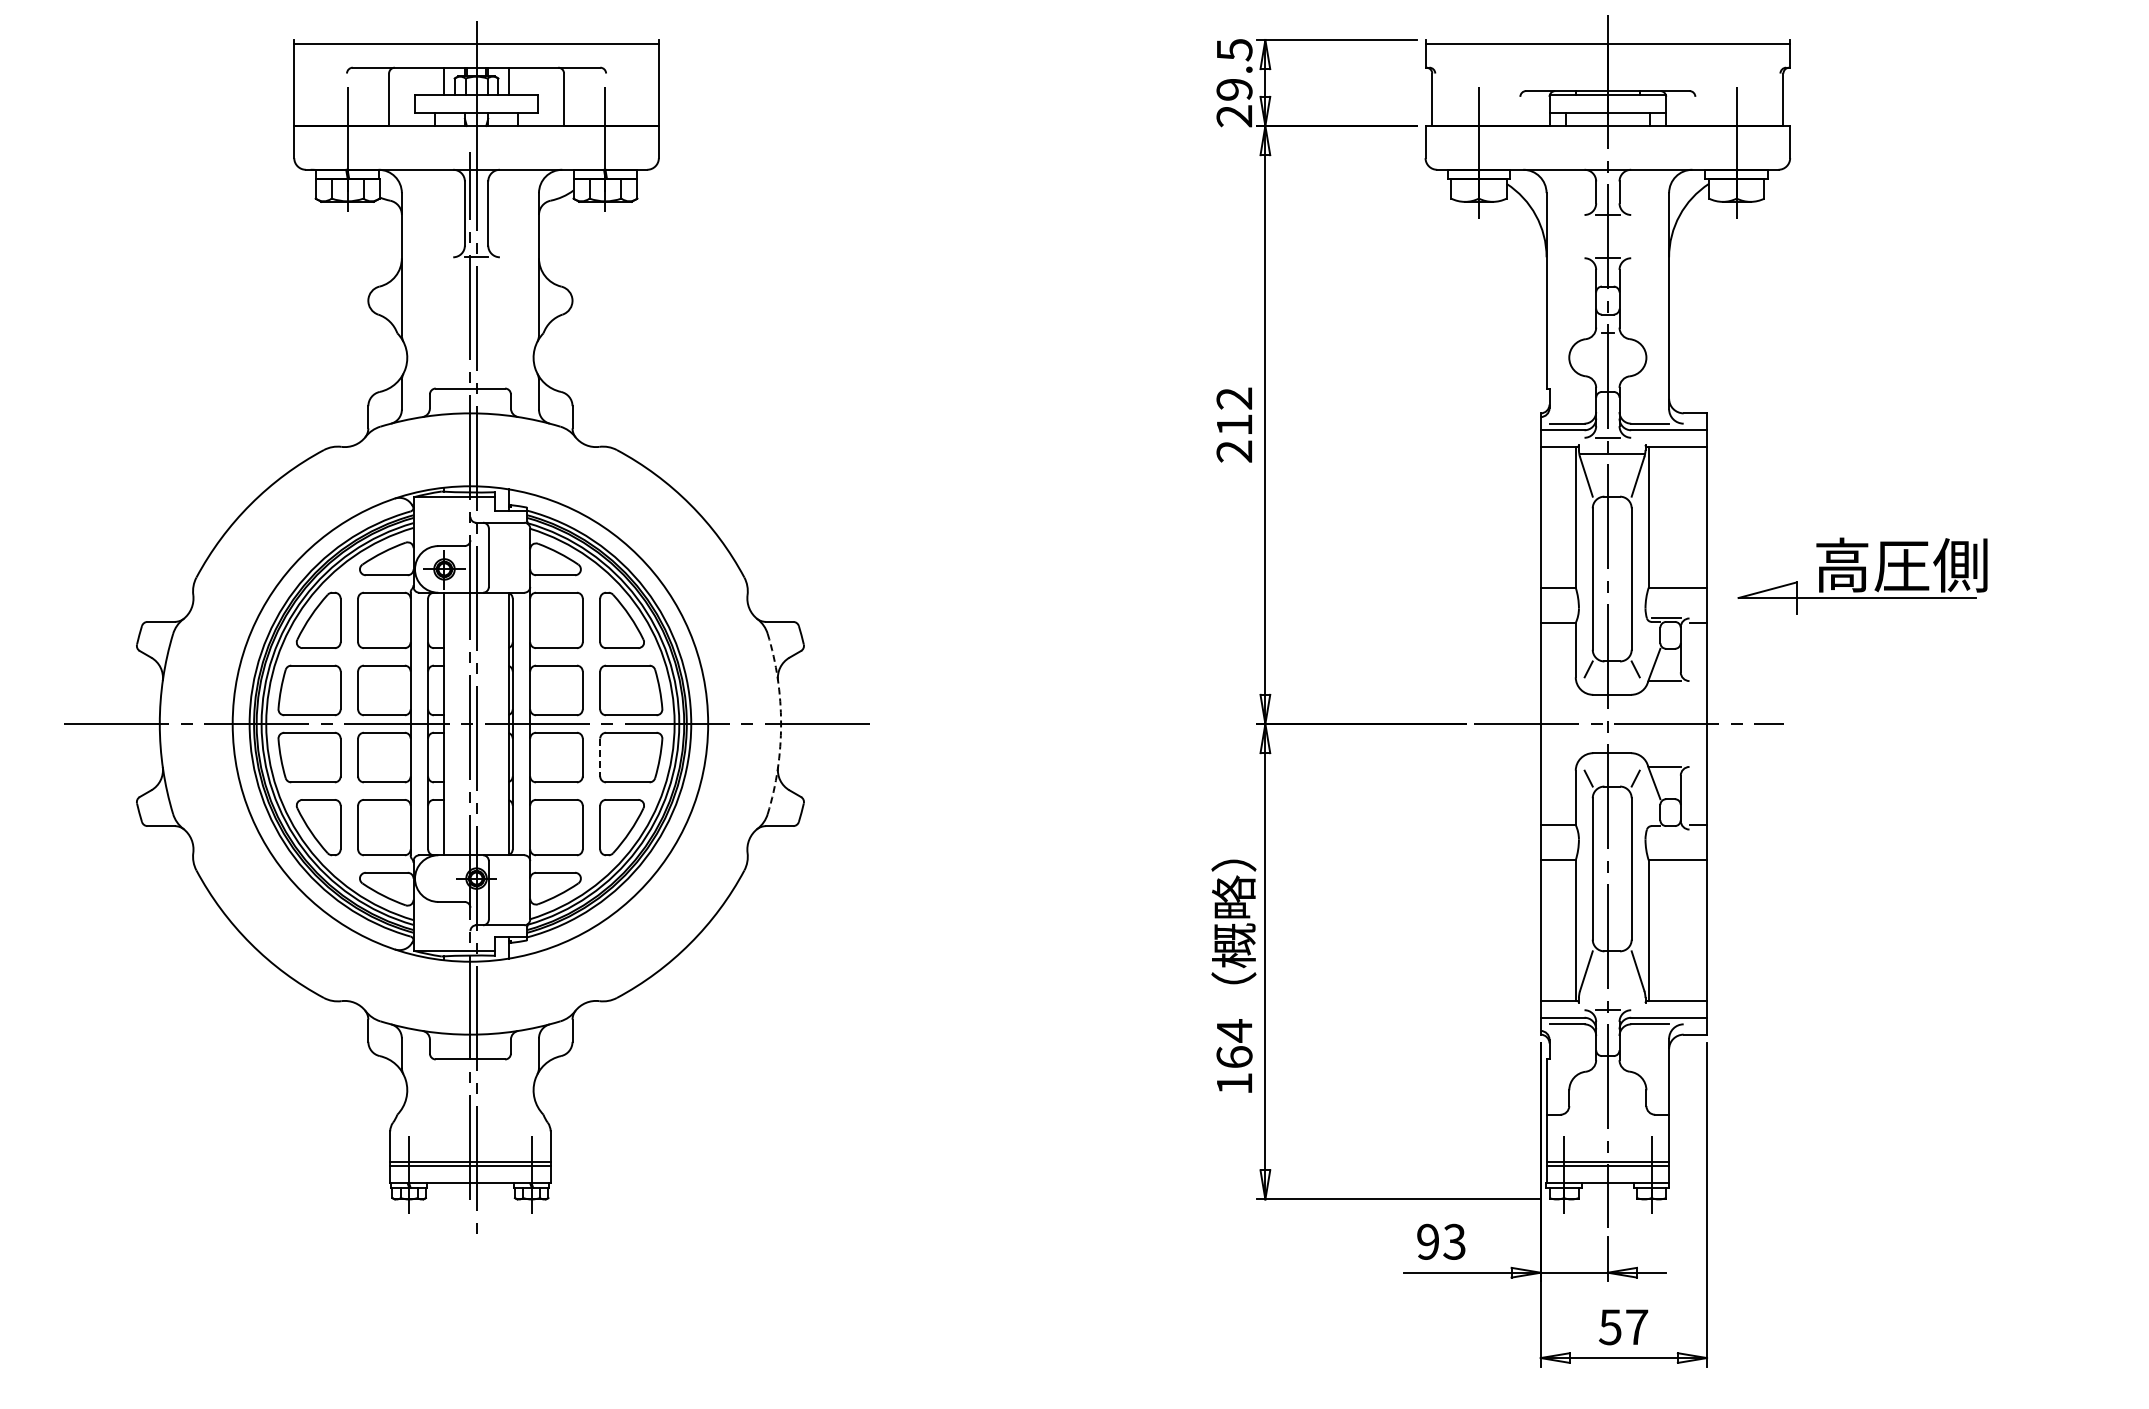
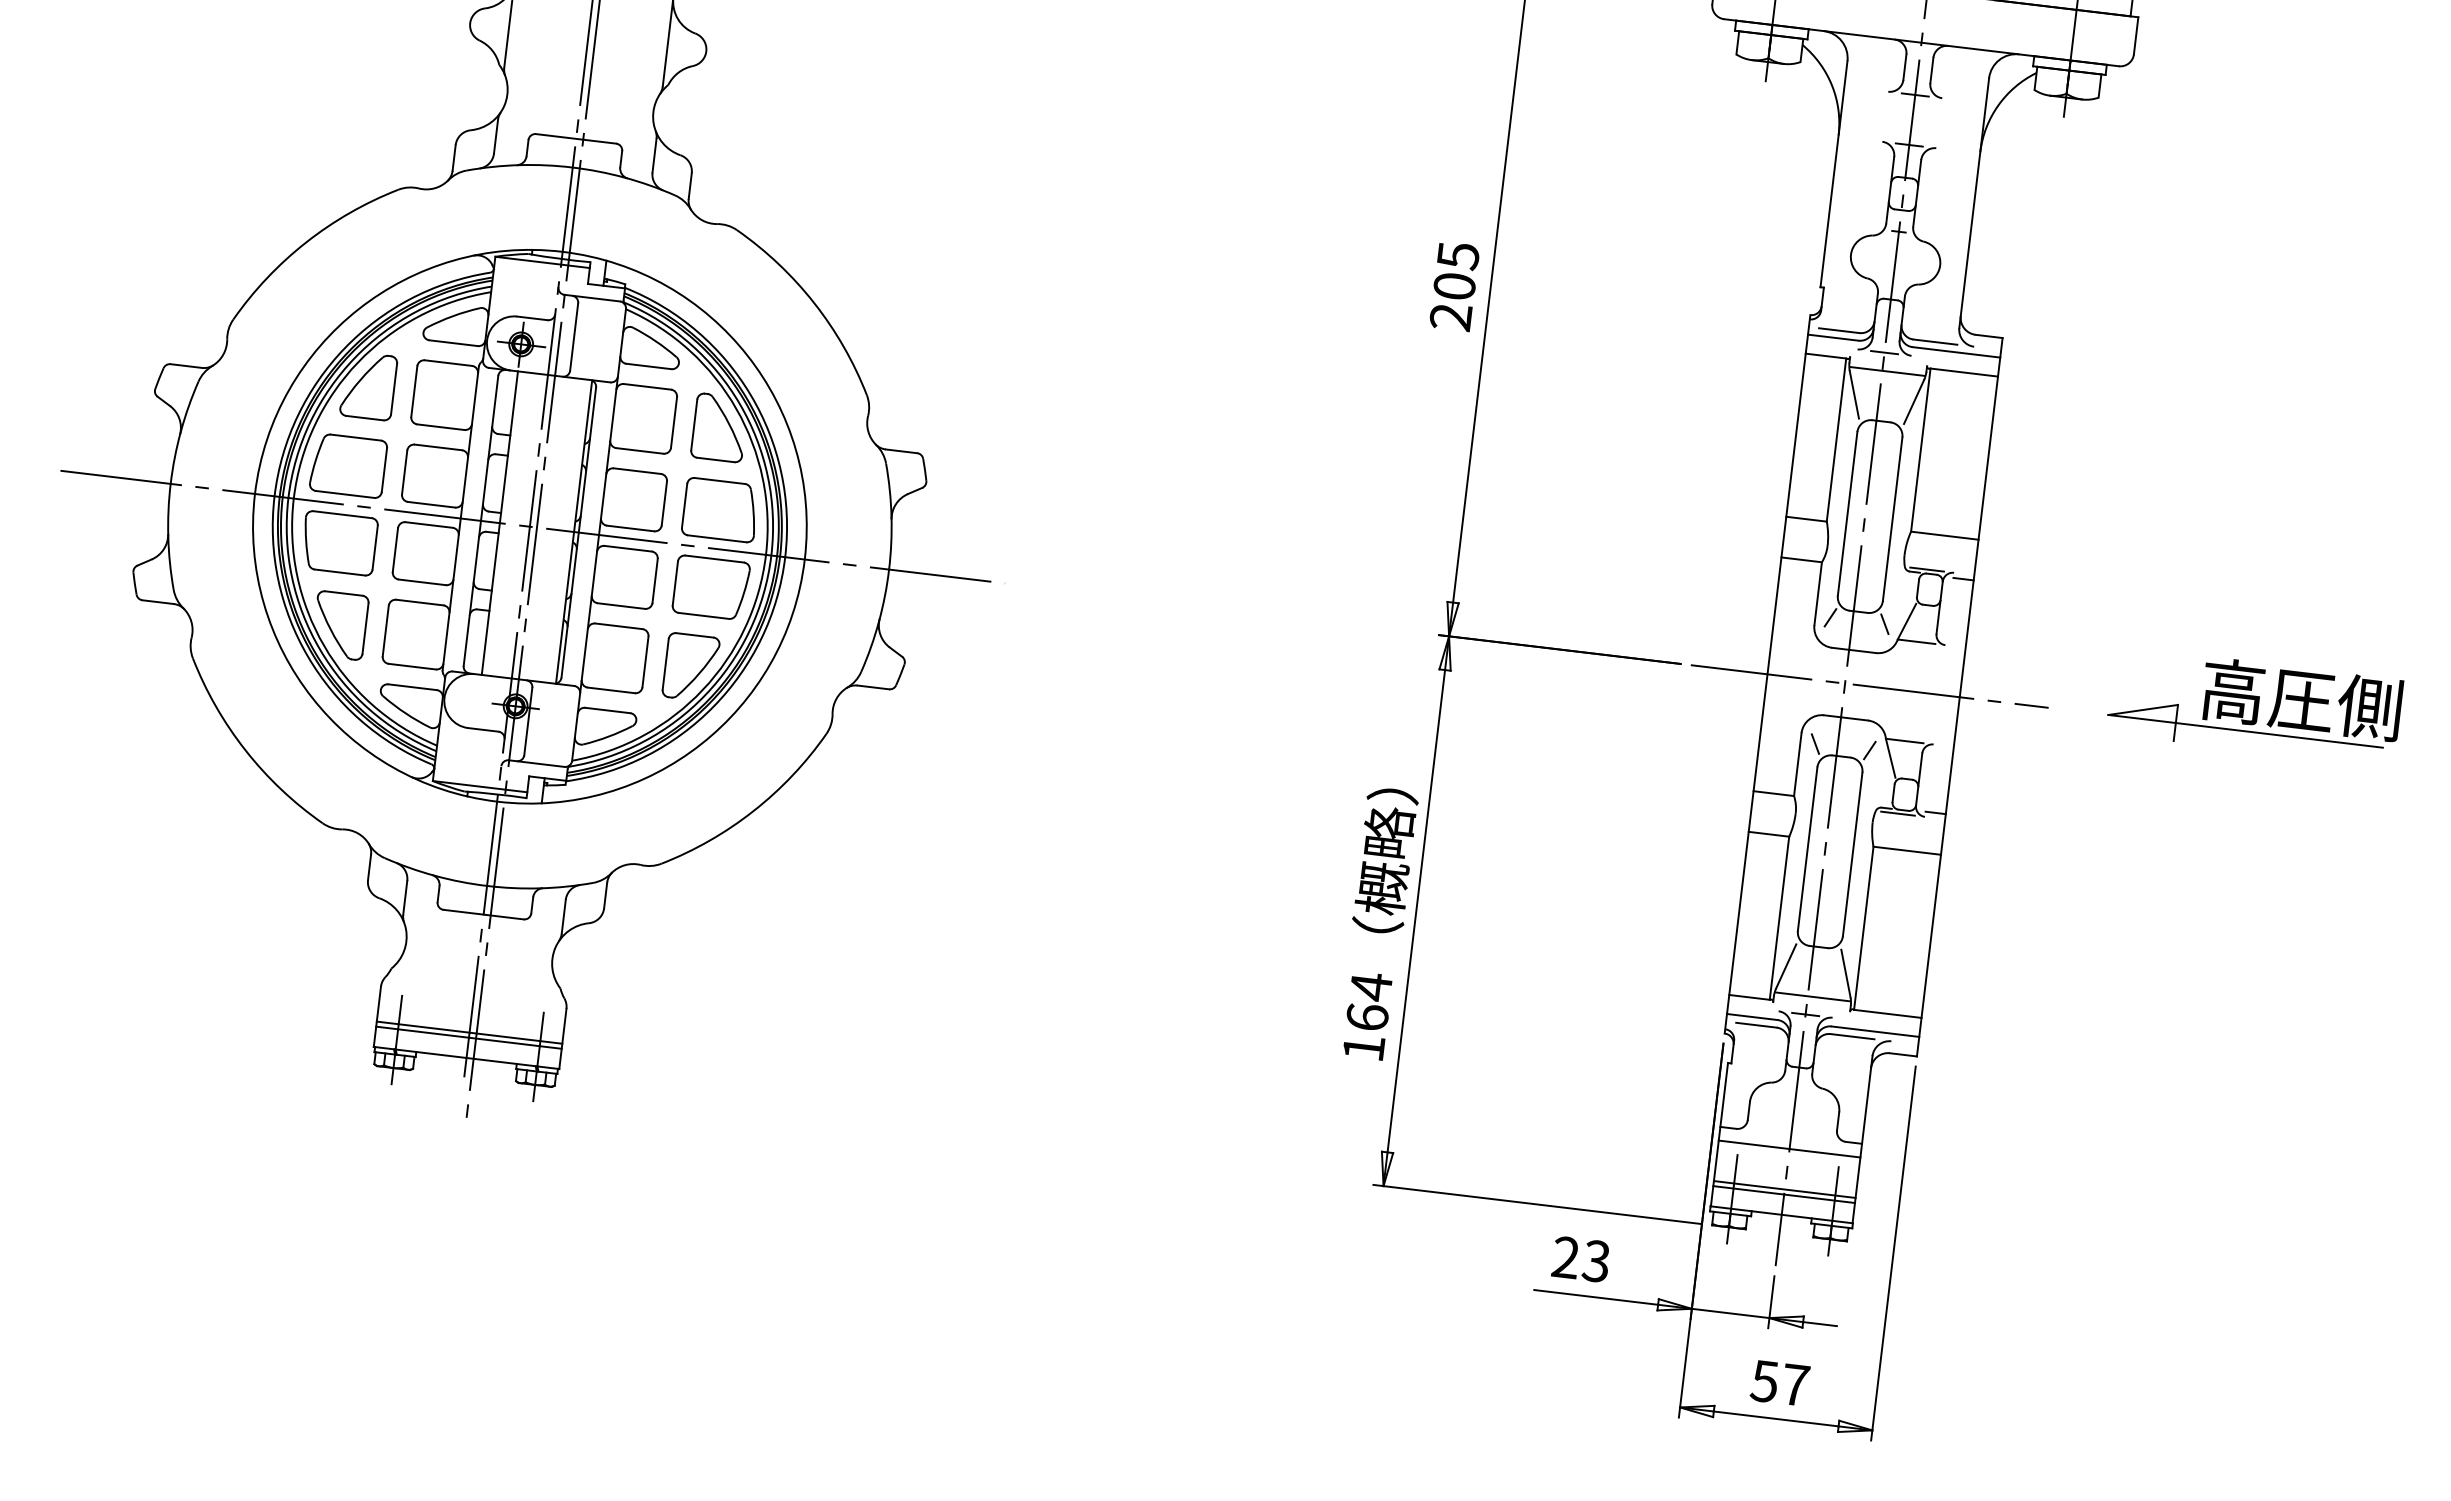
text: (1234, 411) -> (1456, 270), 212 -> 205
part: (1862, 575) -> (2254, 706), moved
arc: (781, 724) -> (889, 570), dashed -> solid
line: (600, 757) -> (675, 583), dashed -> solid
line: (1665, 829) -> (1897, 813), added
line: (1612, 994) -> (1813, 996), added
line: (1607, 1126) -> (1789, 1148), added
text: (1428, 1241) -> (1566, 1257), 93 -> 23

